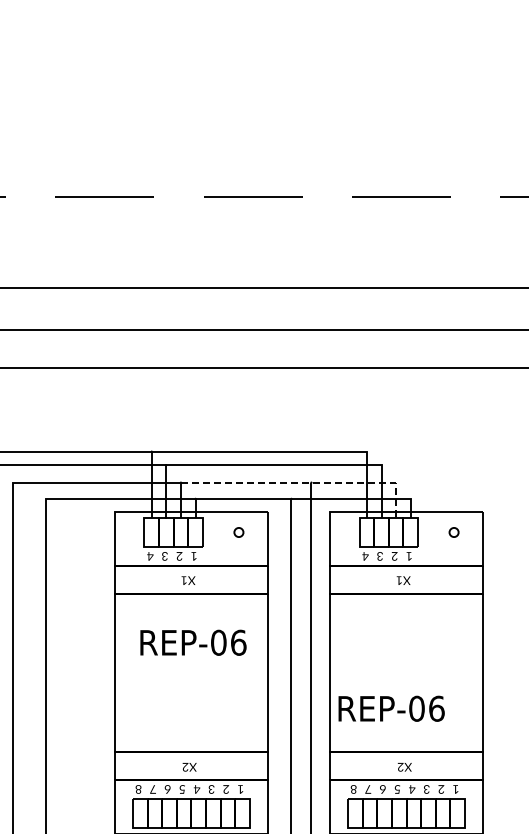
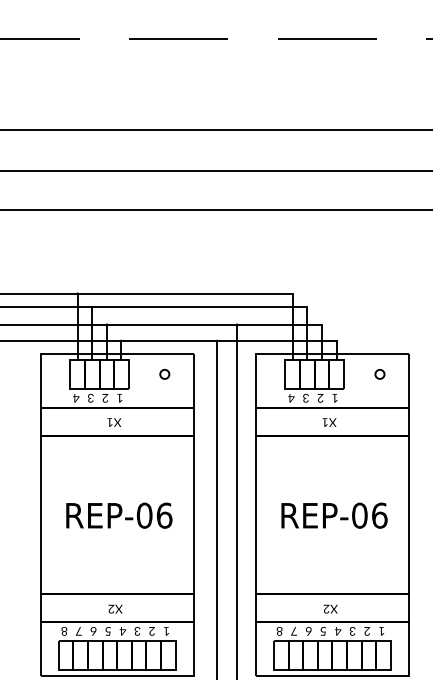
line: (307, 482) -> (233, 324), dashed -> solid
text: (193, 642) -> (119, 515), moved
text: (391, 708) -> (334, 515), moved

